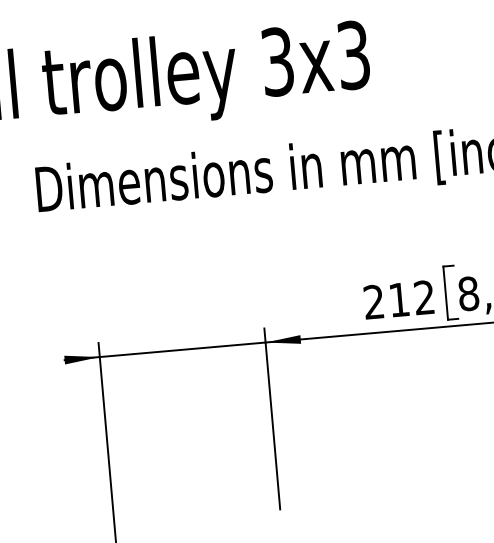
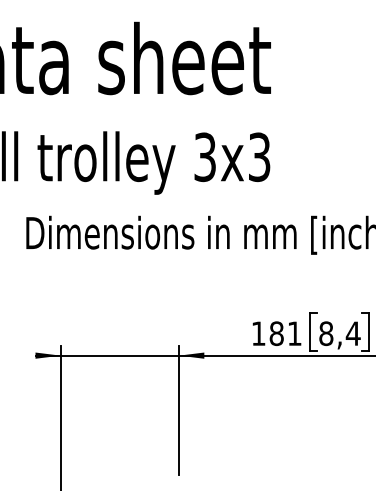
text: (398, 299) -> (276, 333), 212 -> 181

